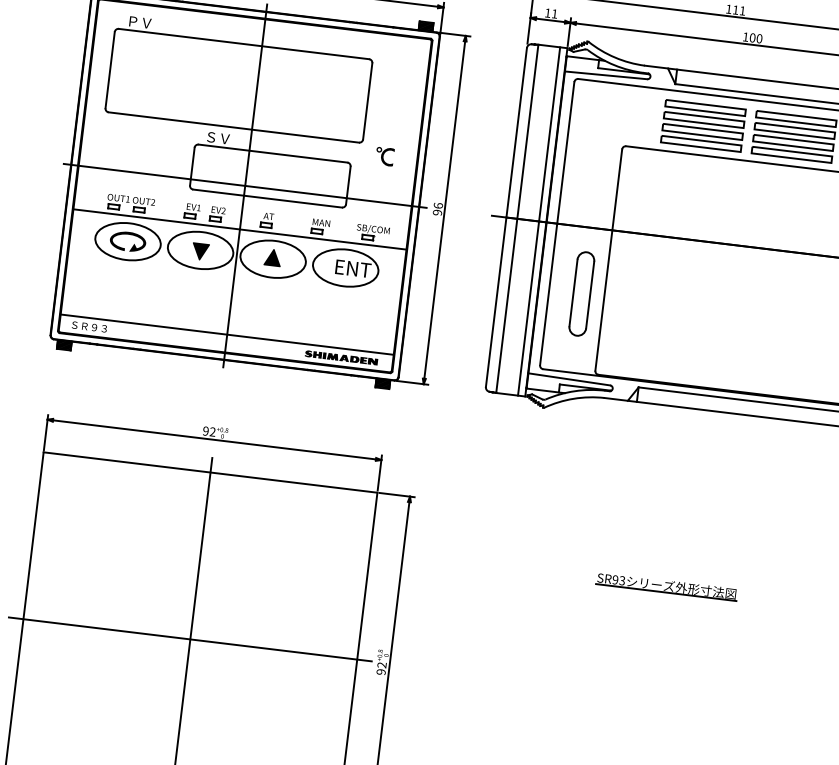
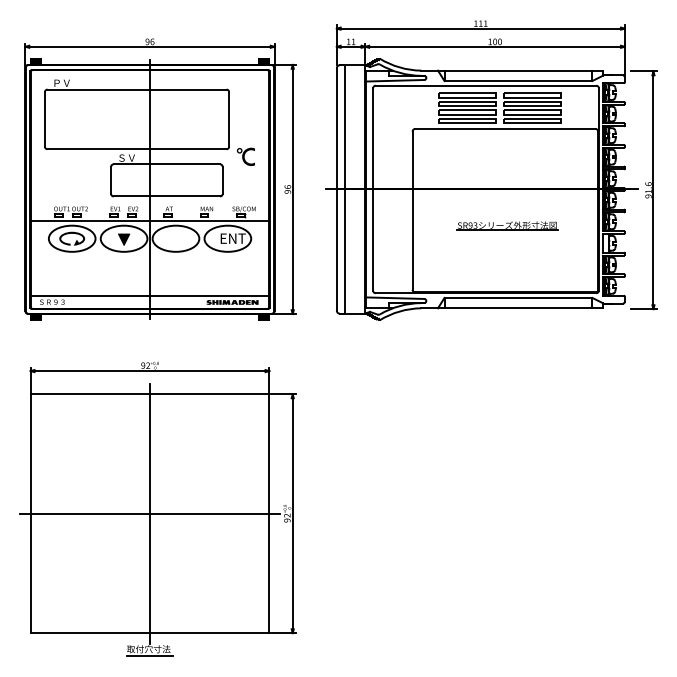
part: (384, 155) -> (245, 156), size x1.4
line: (244, 185) -> (149, 189), removed
line: (539, 221) -> (360, 189), removed
fill: (272, 257) -> (175, 237), removed
part: (581, 293) -> (396, 236), removed
part: (667, 586) -> (507, 225), moved

